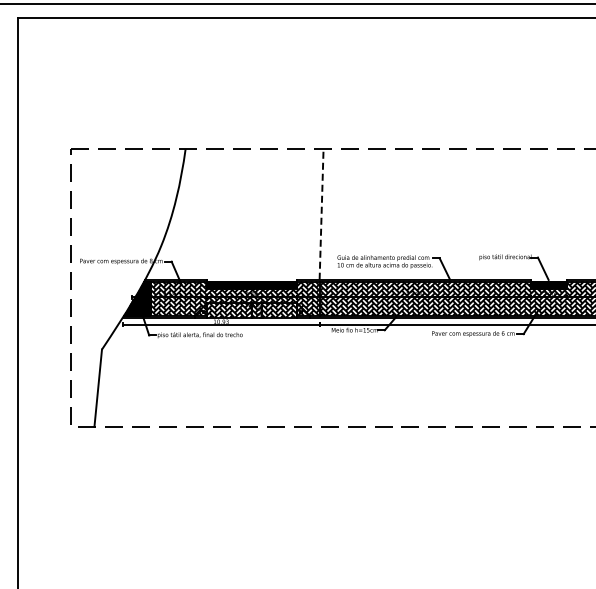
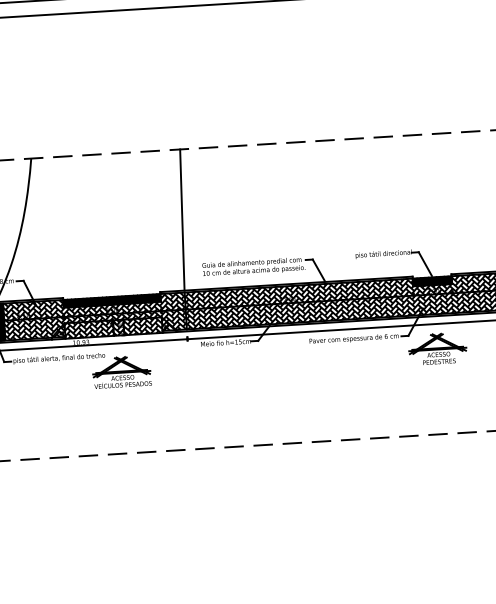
line: (321, 213) -> (182, 218), dashed -> solid
part: (549, 347) -> (437, 348), added
part: (257, 350) -> (122, 371), added

